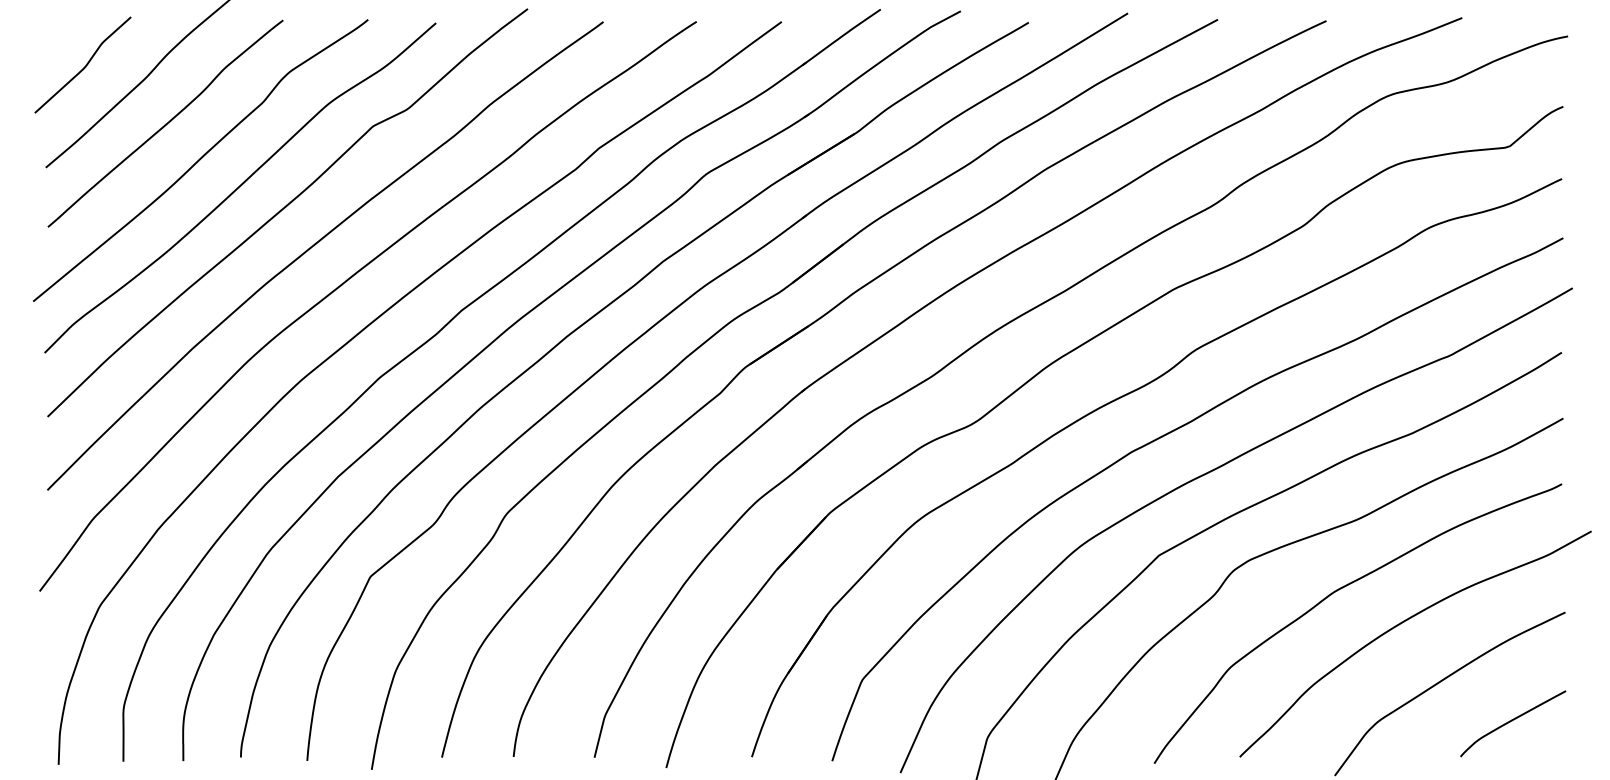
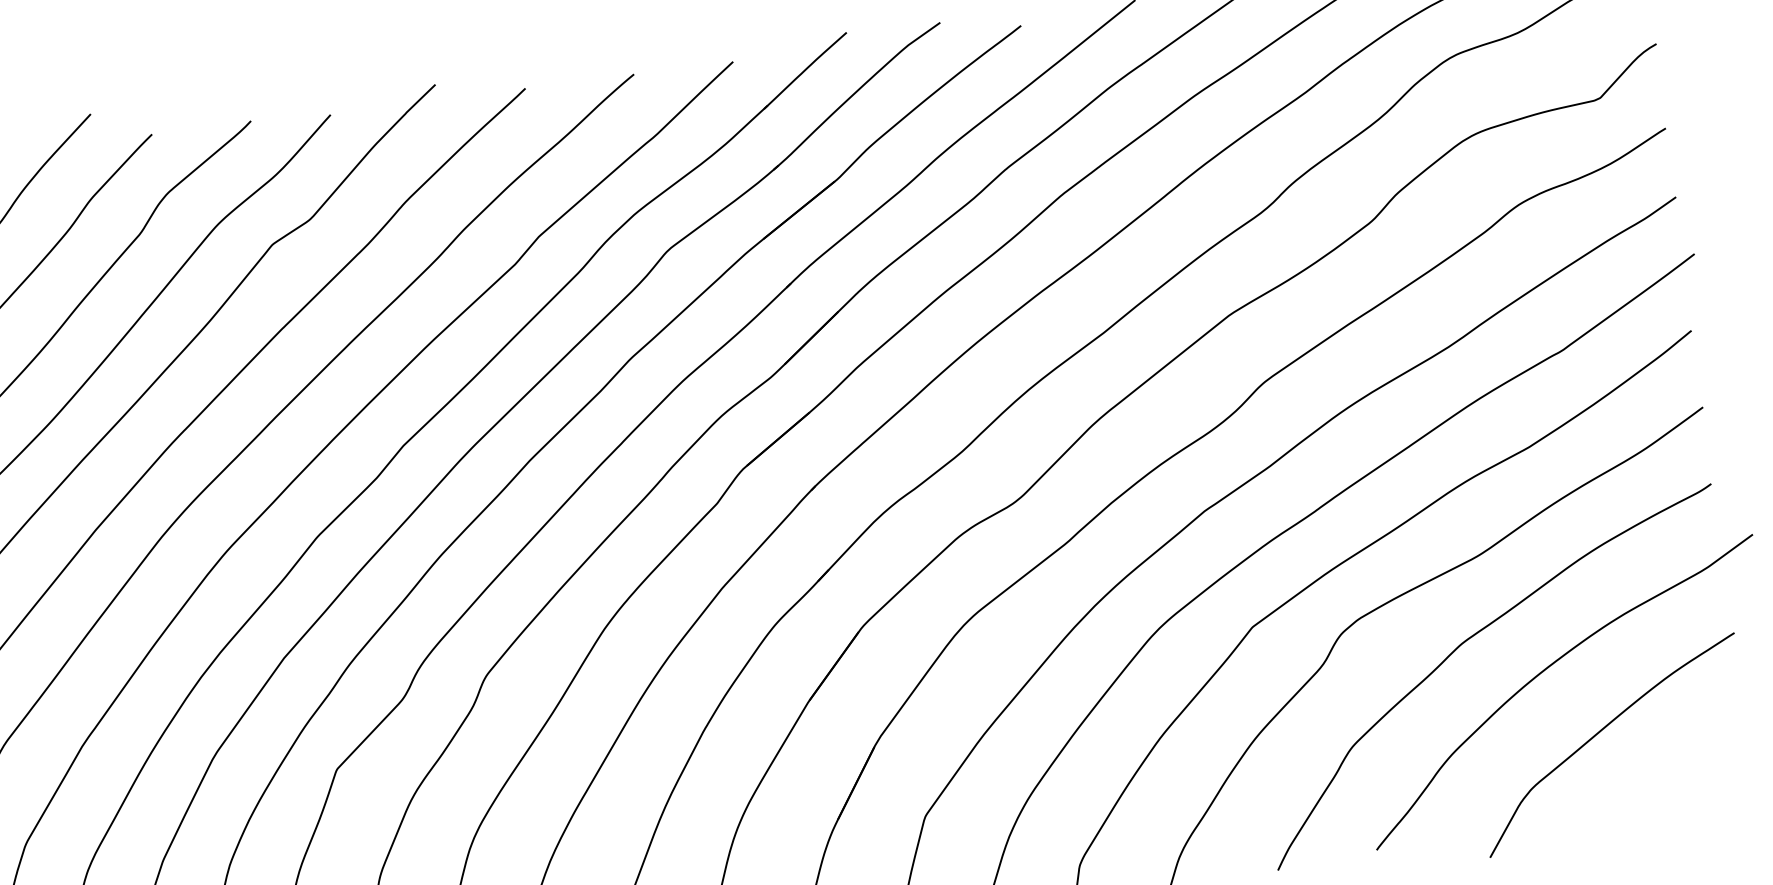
curve: (1512, 721) -> (1689, 767), removed

